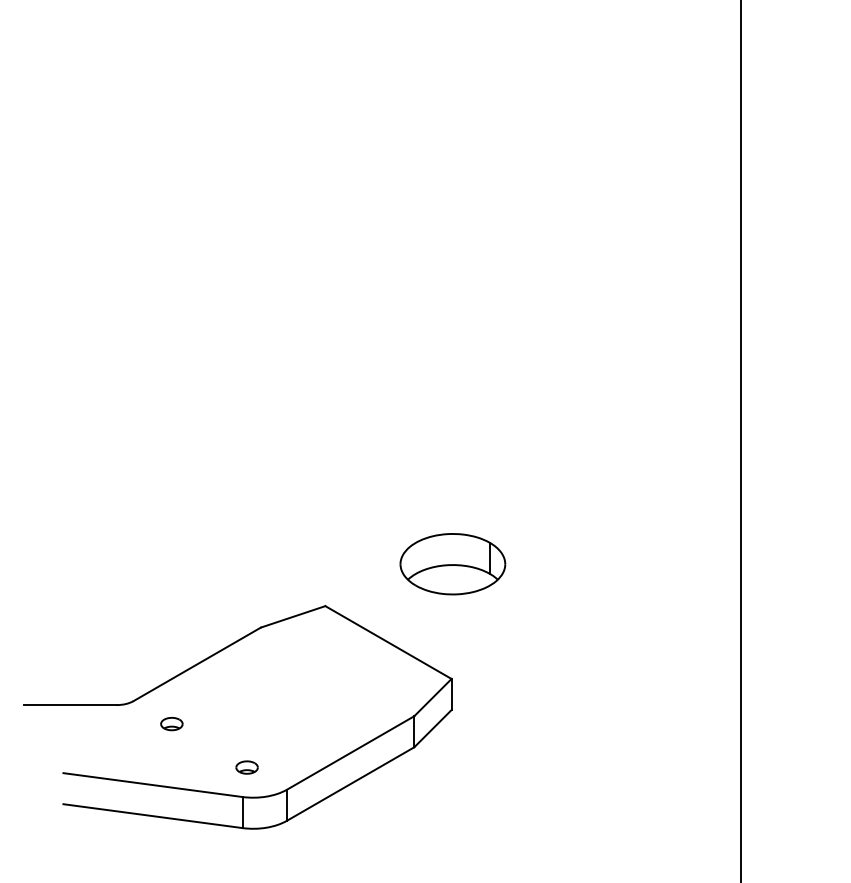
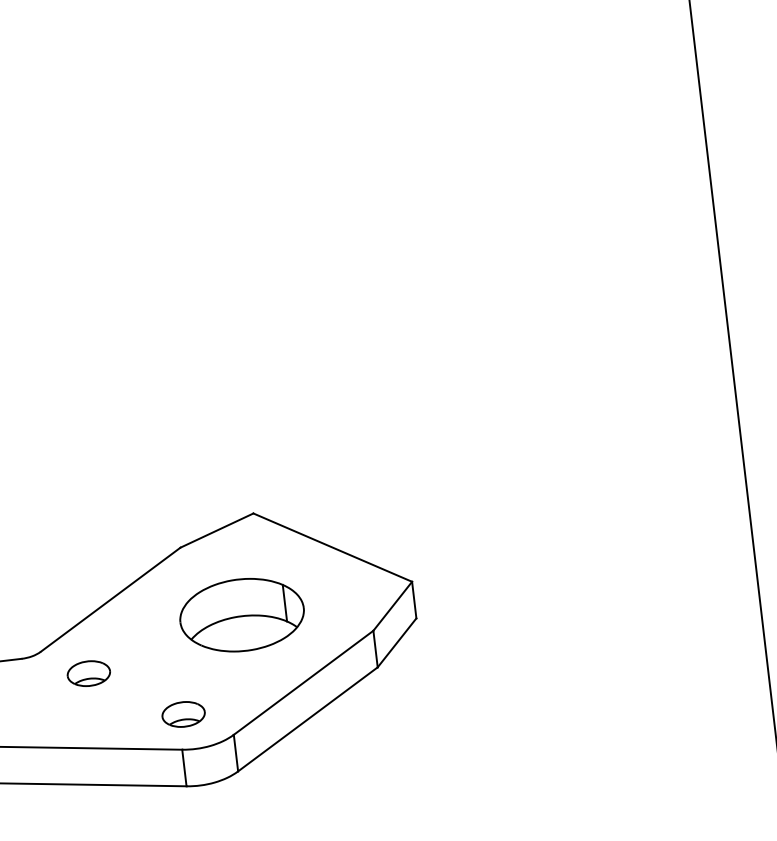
part: (452, 564) -> (241, 615), moved
part: (171, 723) -> (88, 672), size x1.67
part: (246, 767) -> (182, 714), size x1.67

